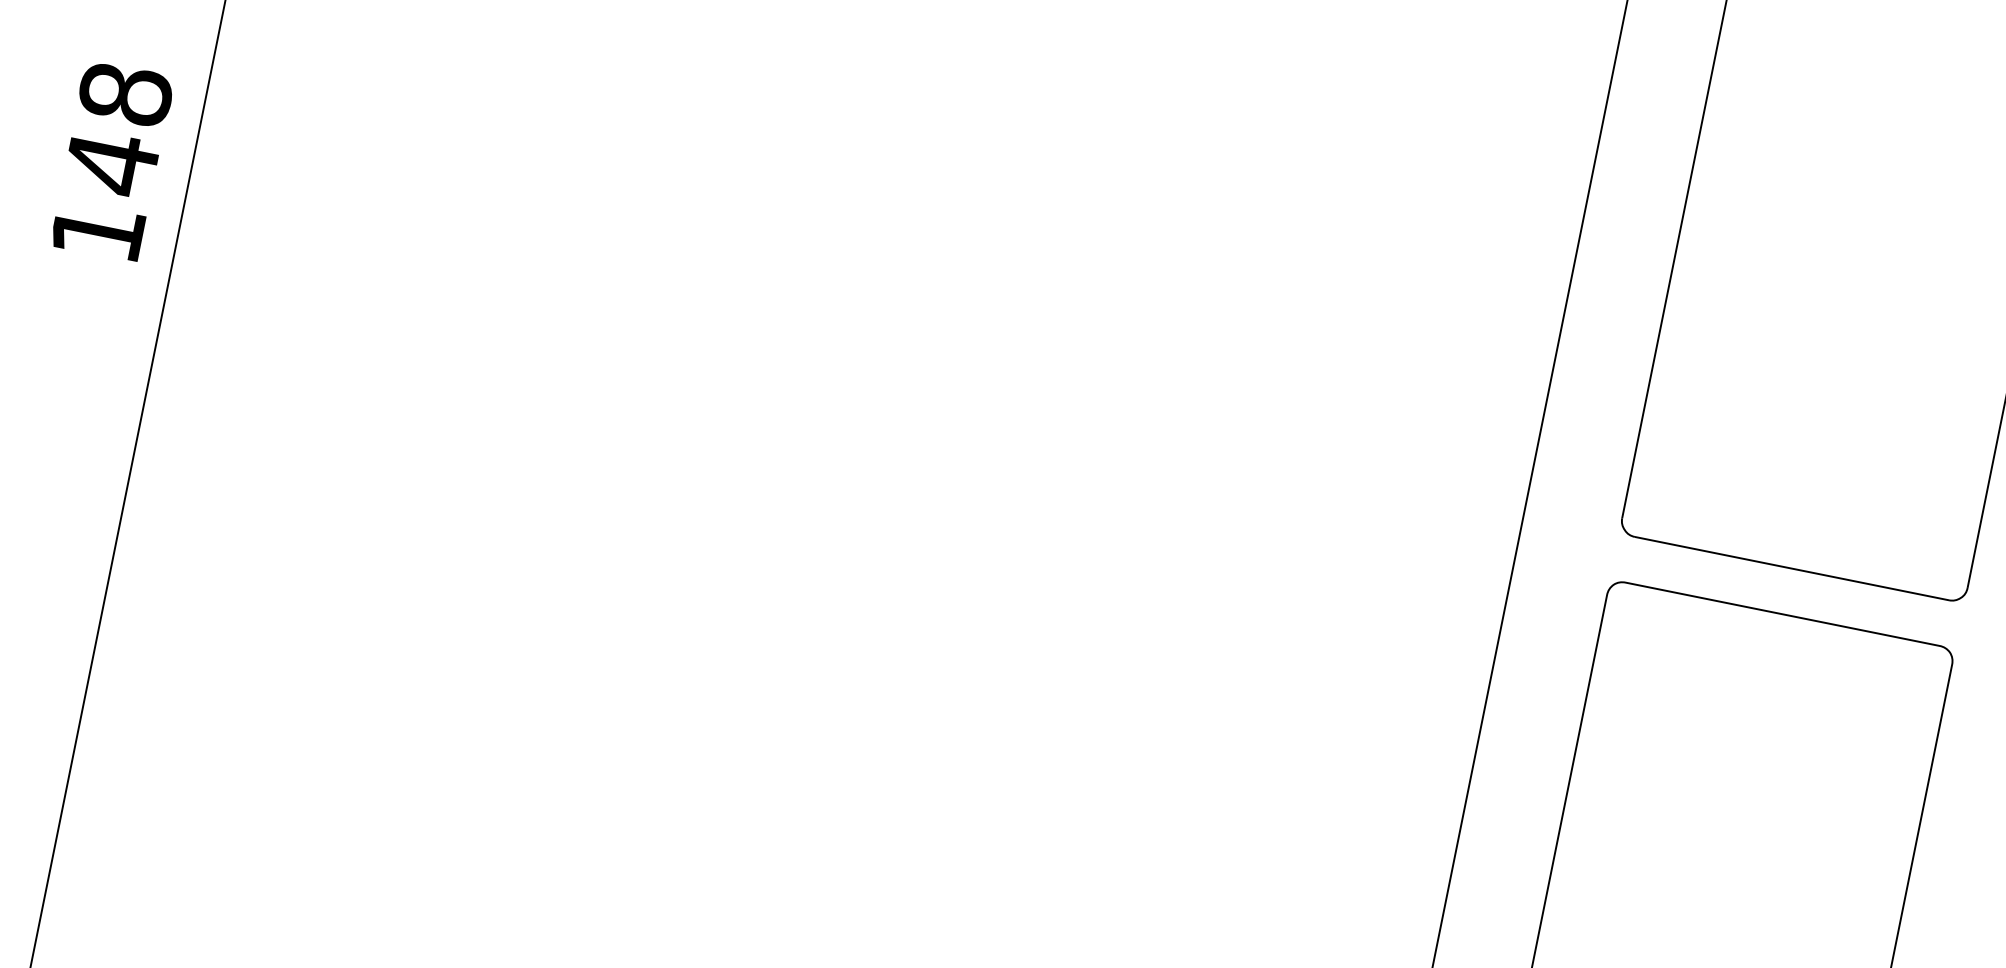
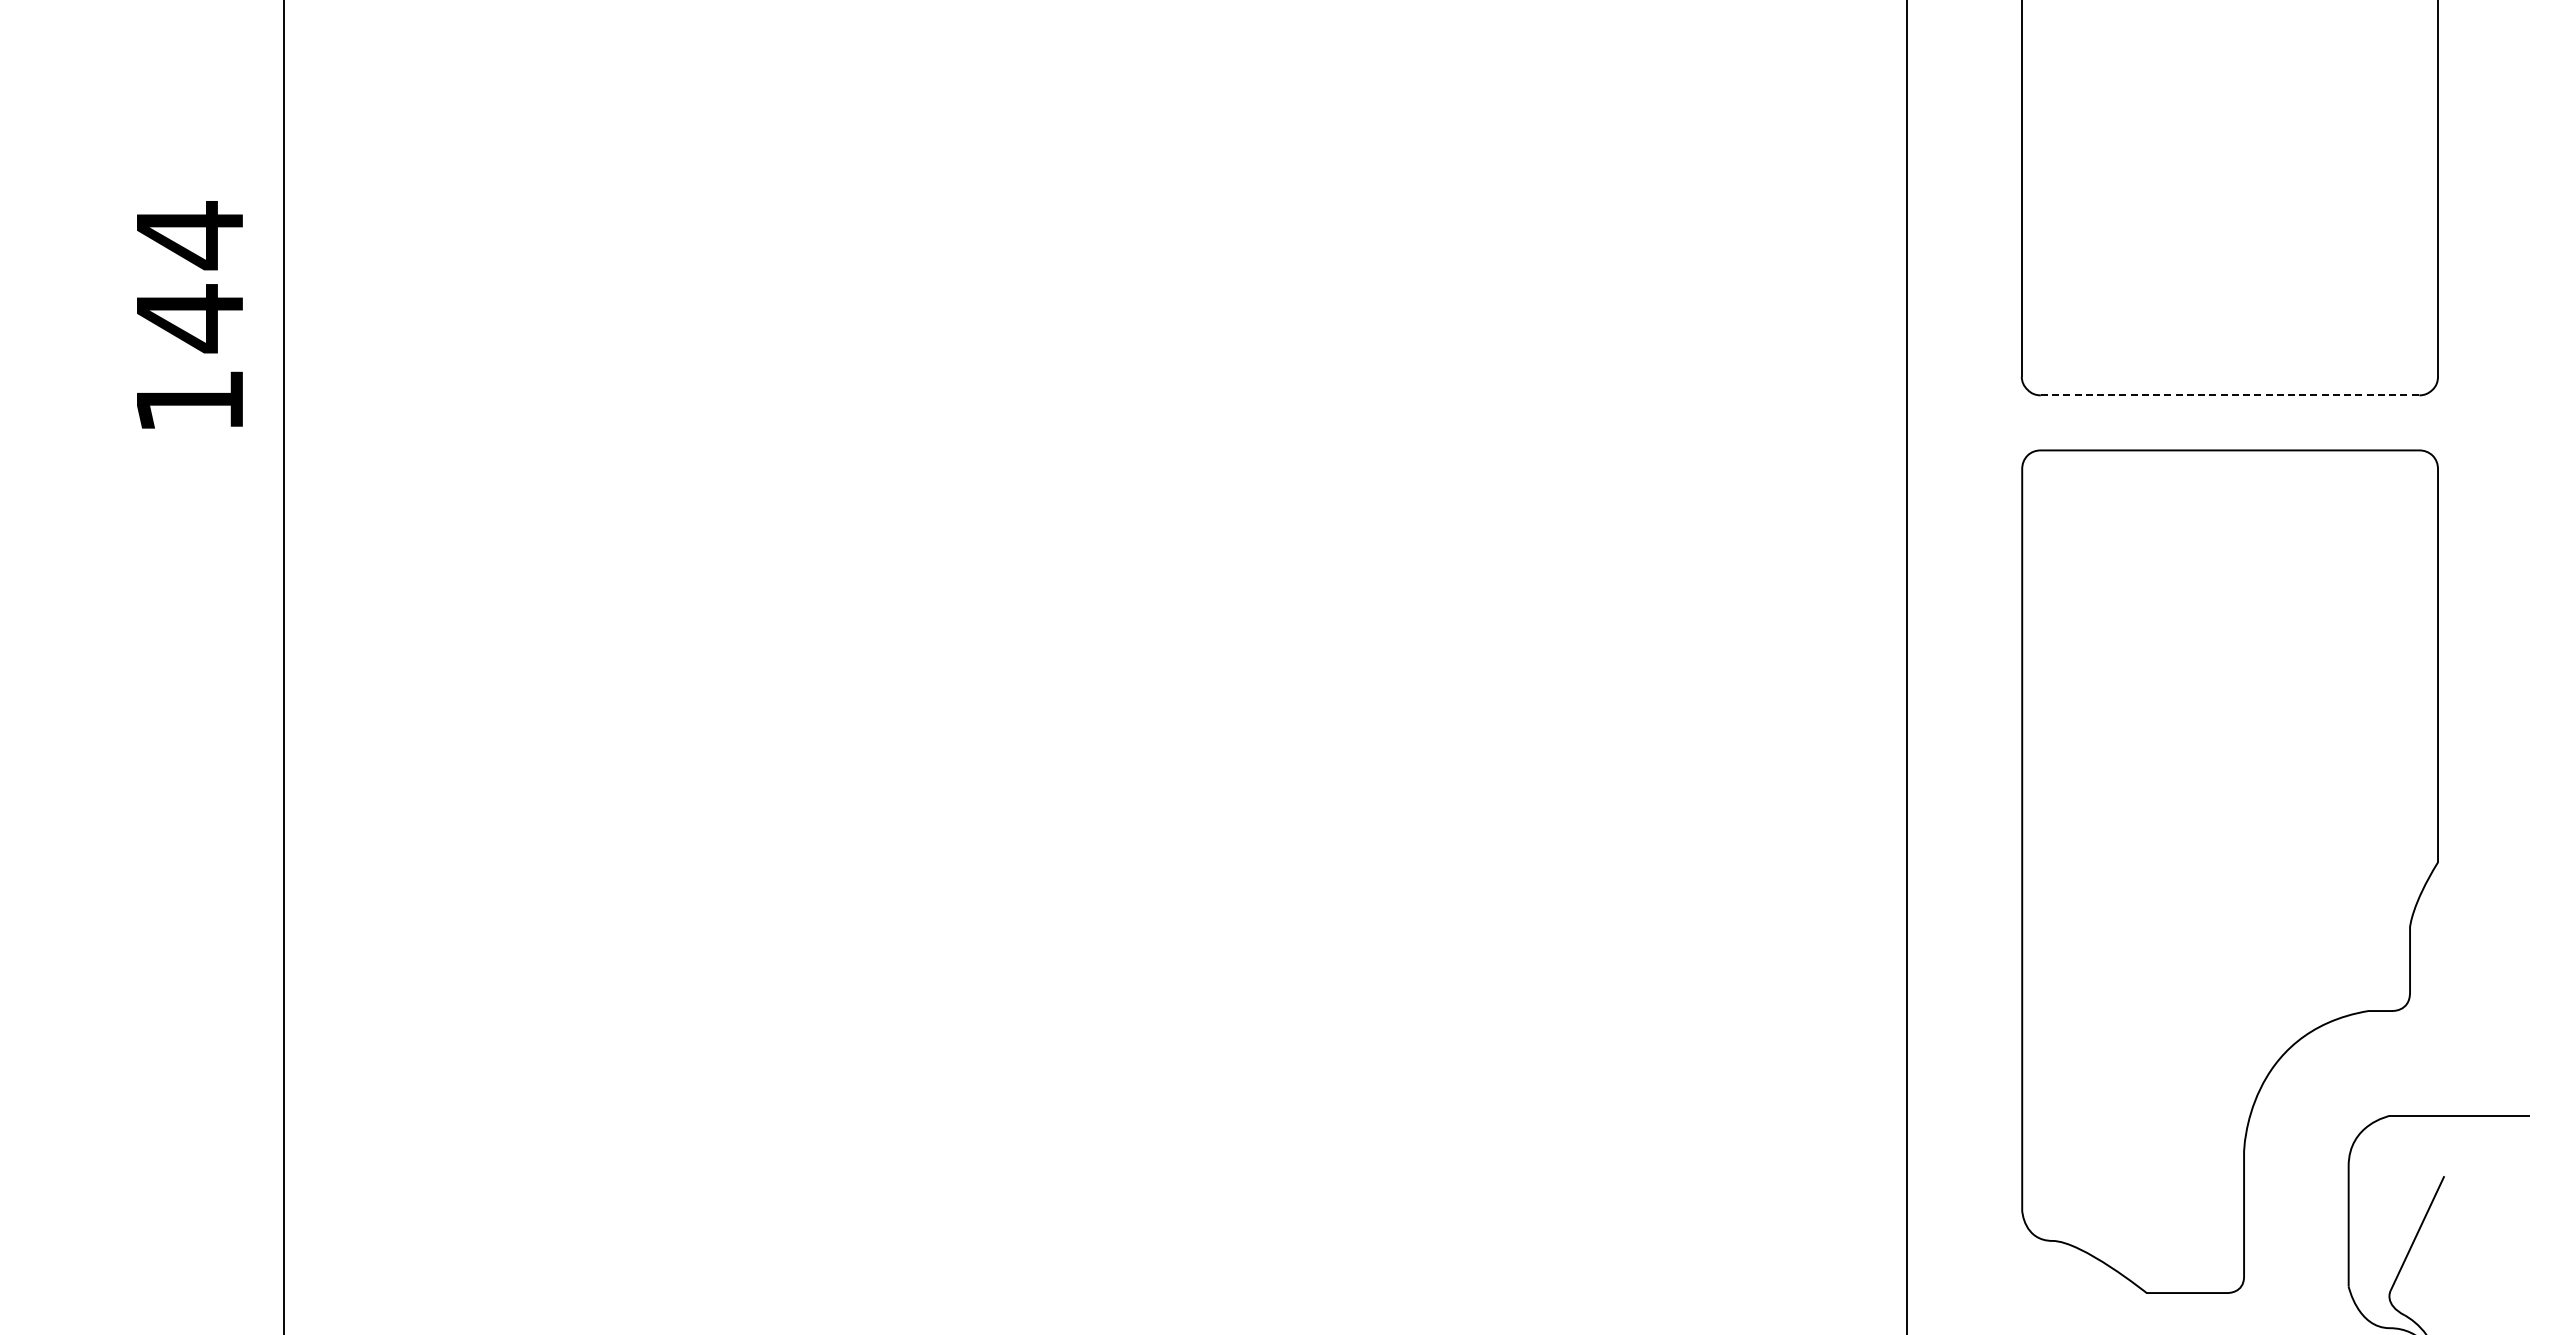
text: (125, 94) -> (189, 235), 148 -> 144
line: (1792, 568) -> (2230, 395), solid -> dashed

